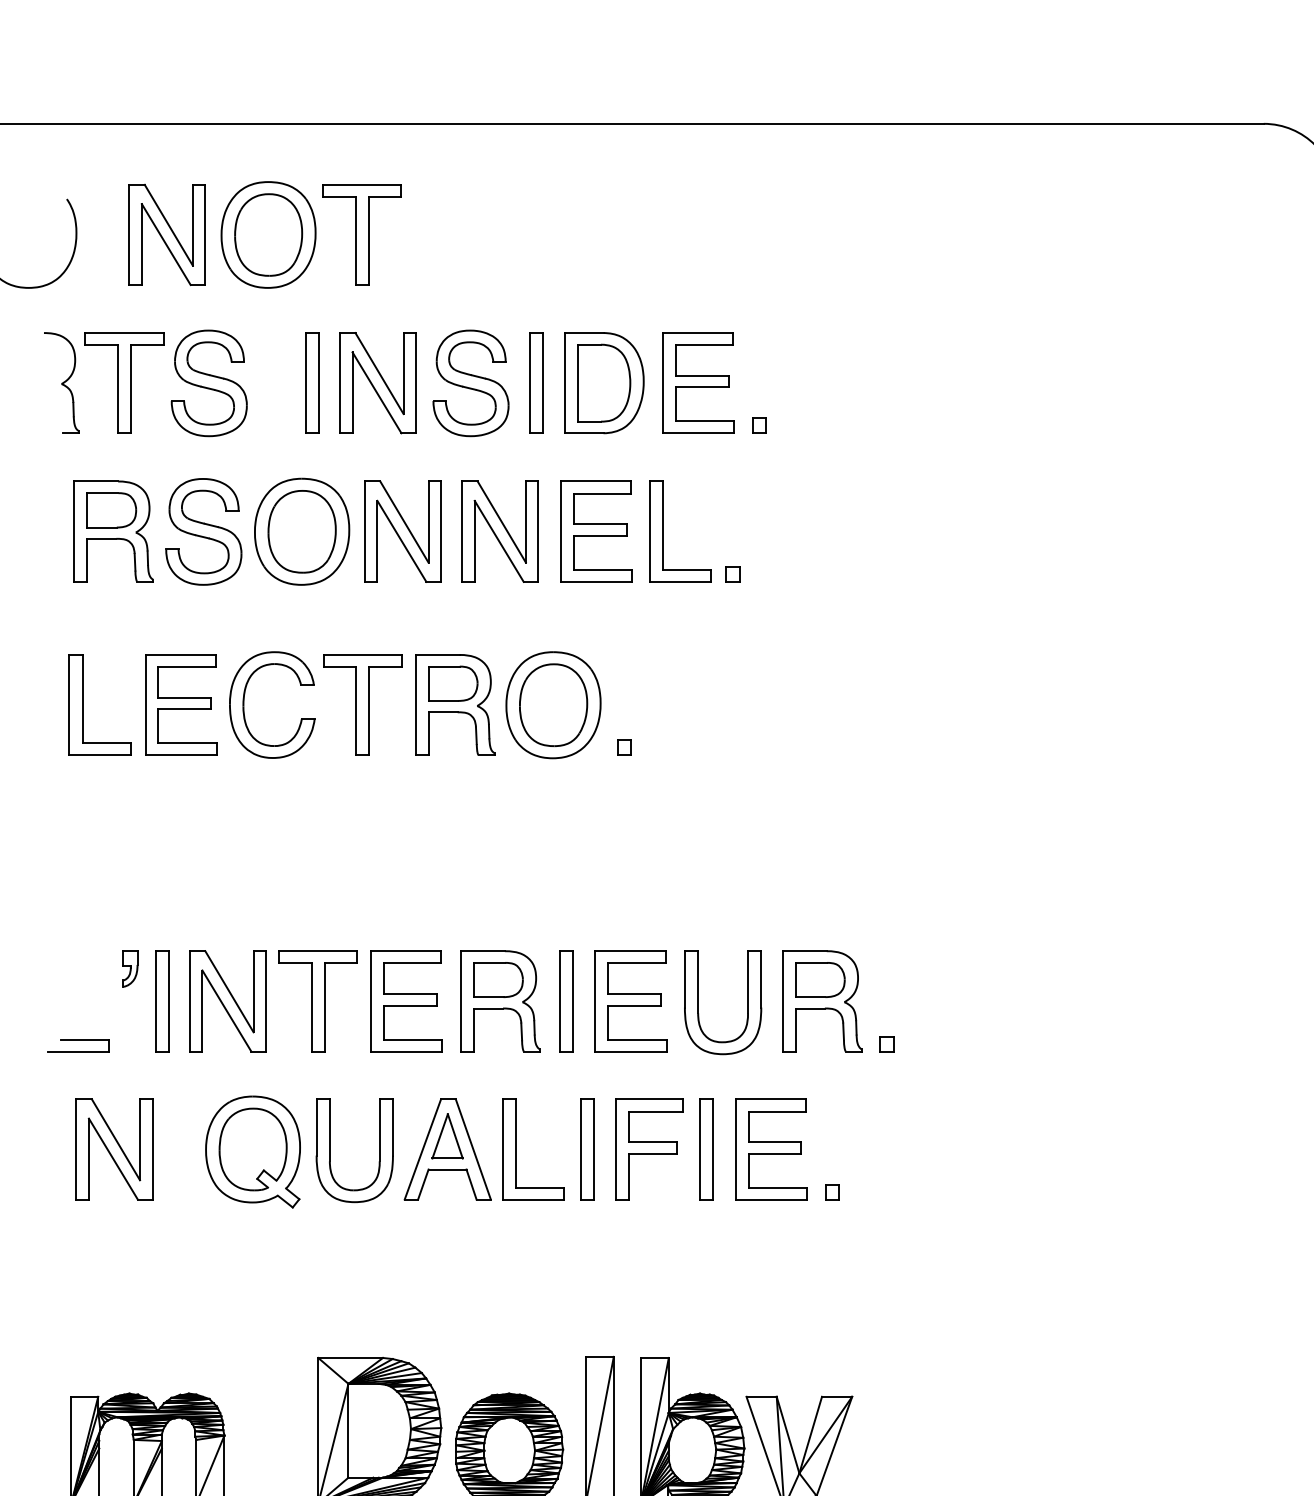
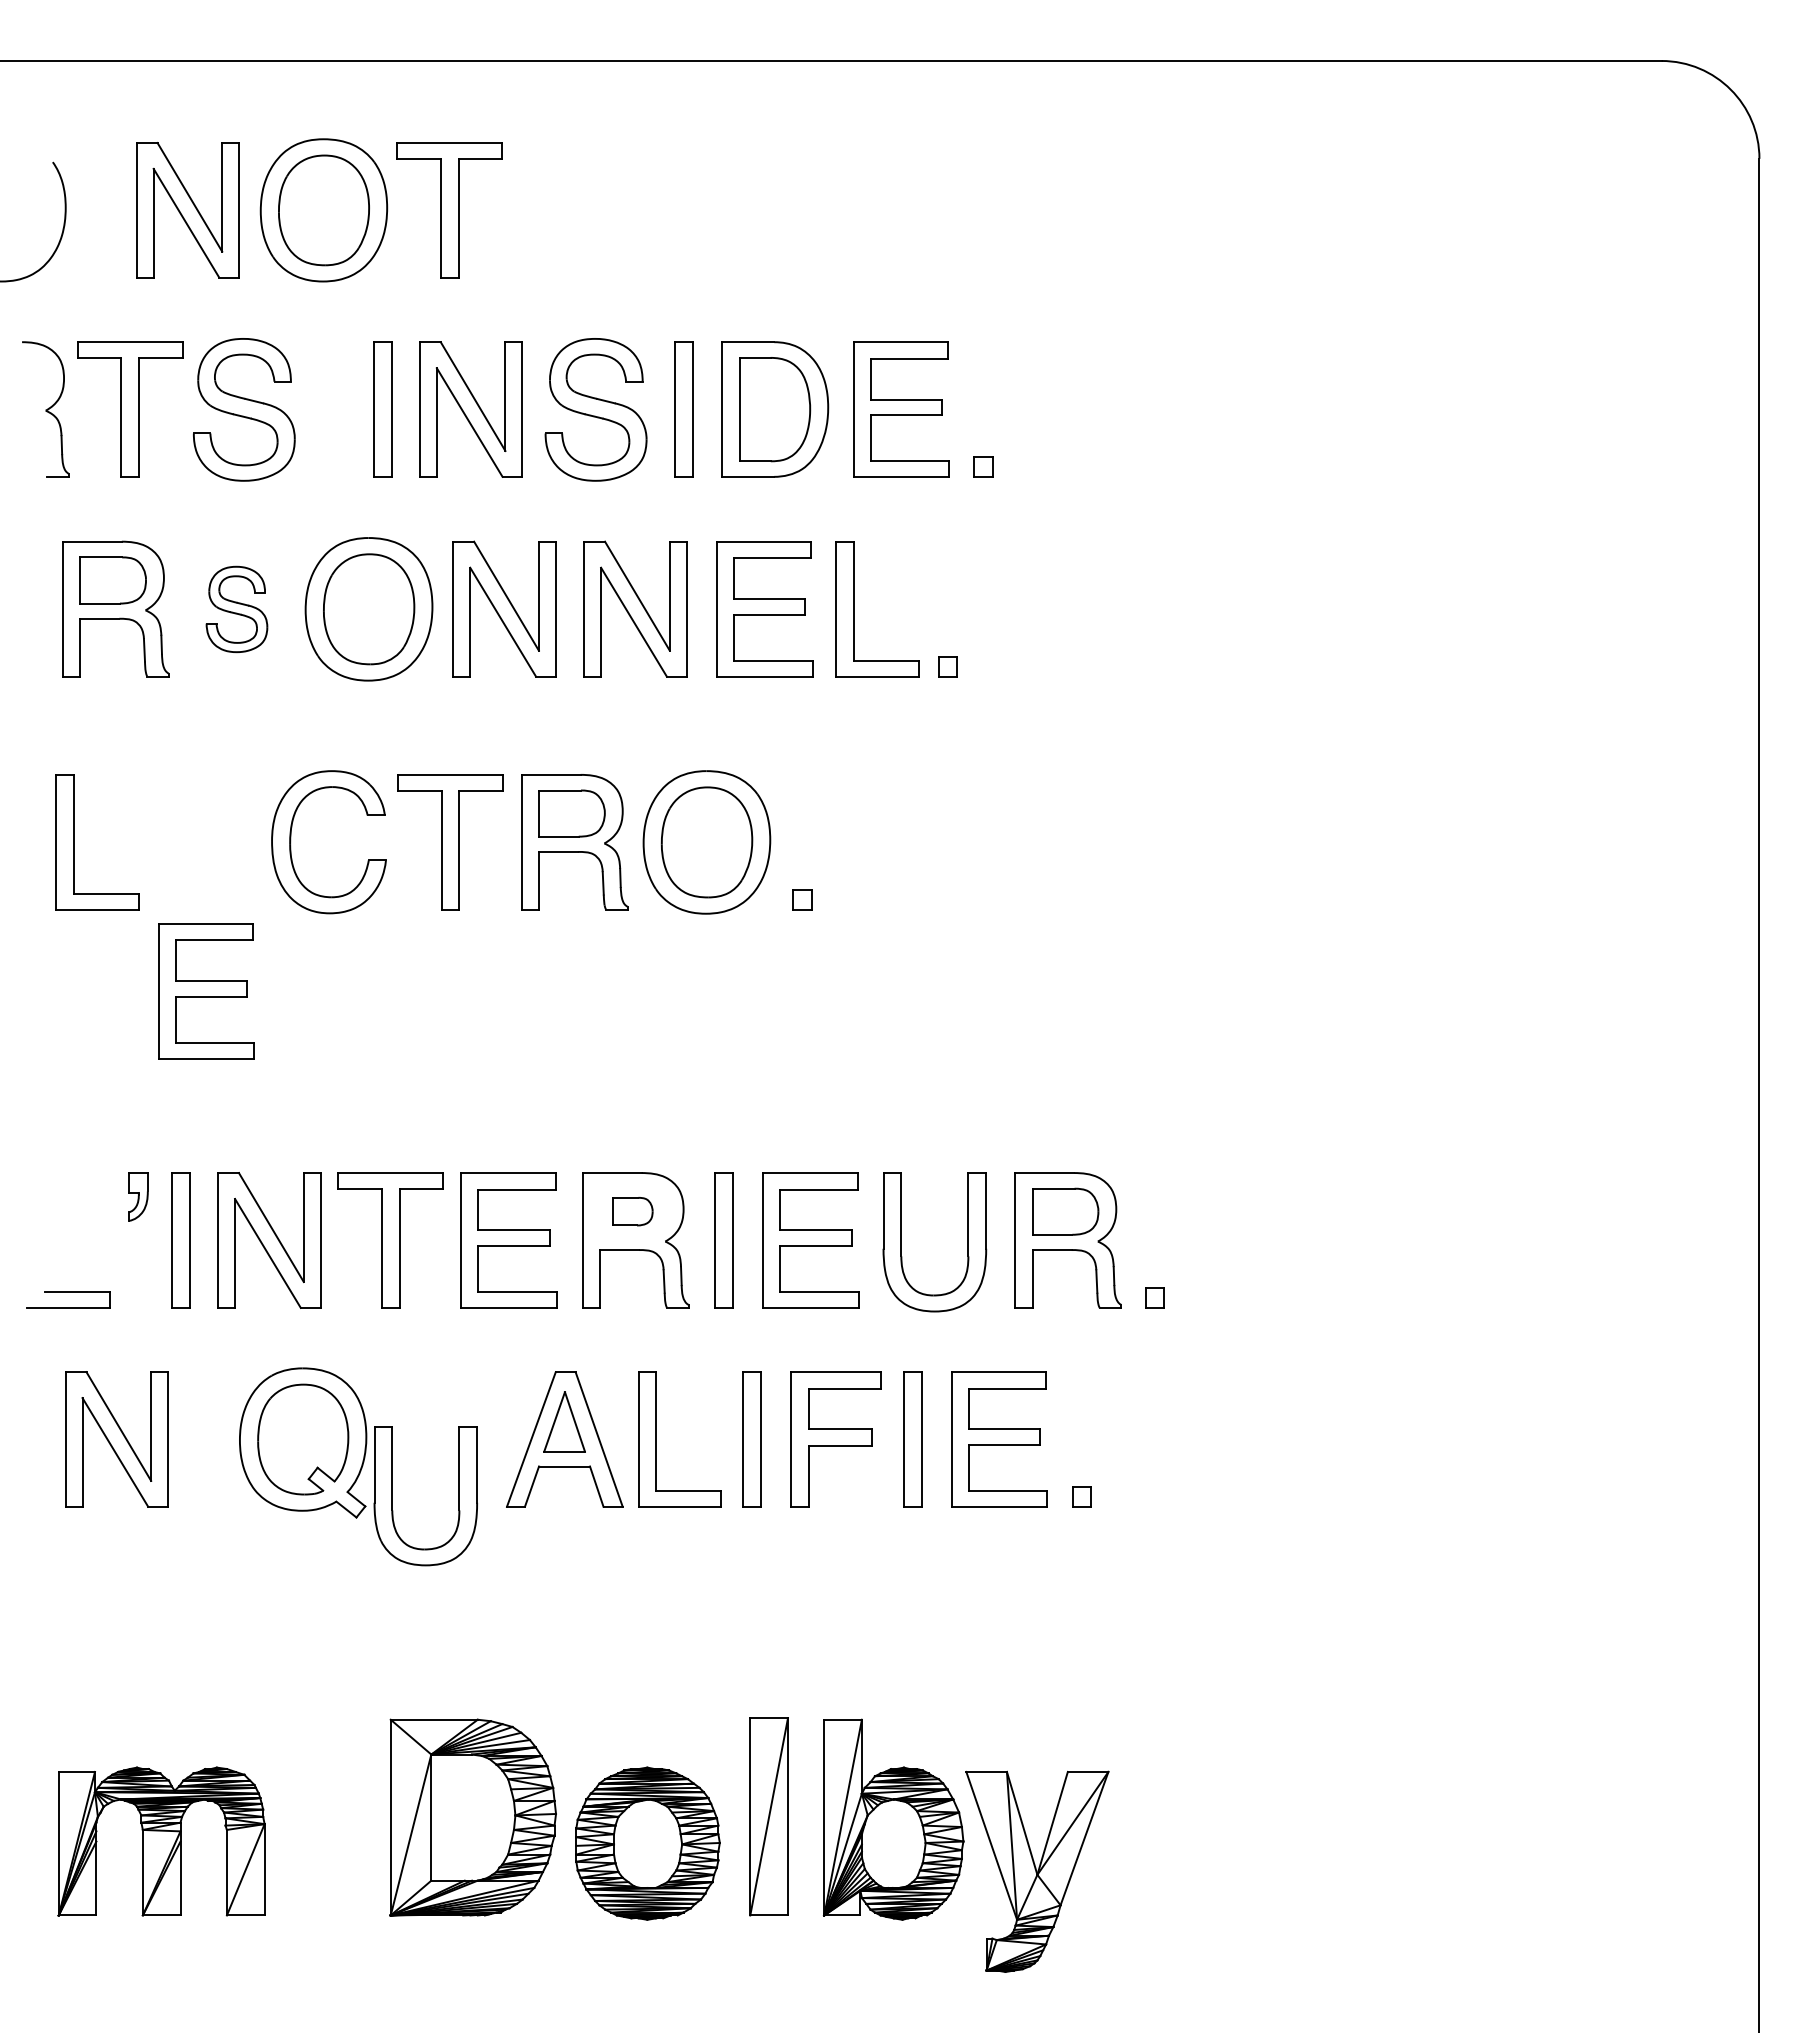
part: (203, 531) -> (236, 609), size x0.6
part: (181, 705) -> (206, 991), moved
part: (498, 979) -> (632, 1211), size x0.6
part: (329, 1150) -> (392, 1496), moved

